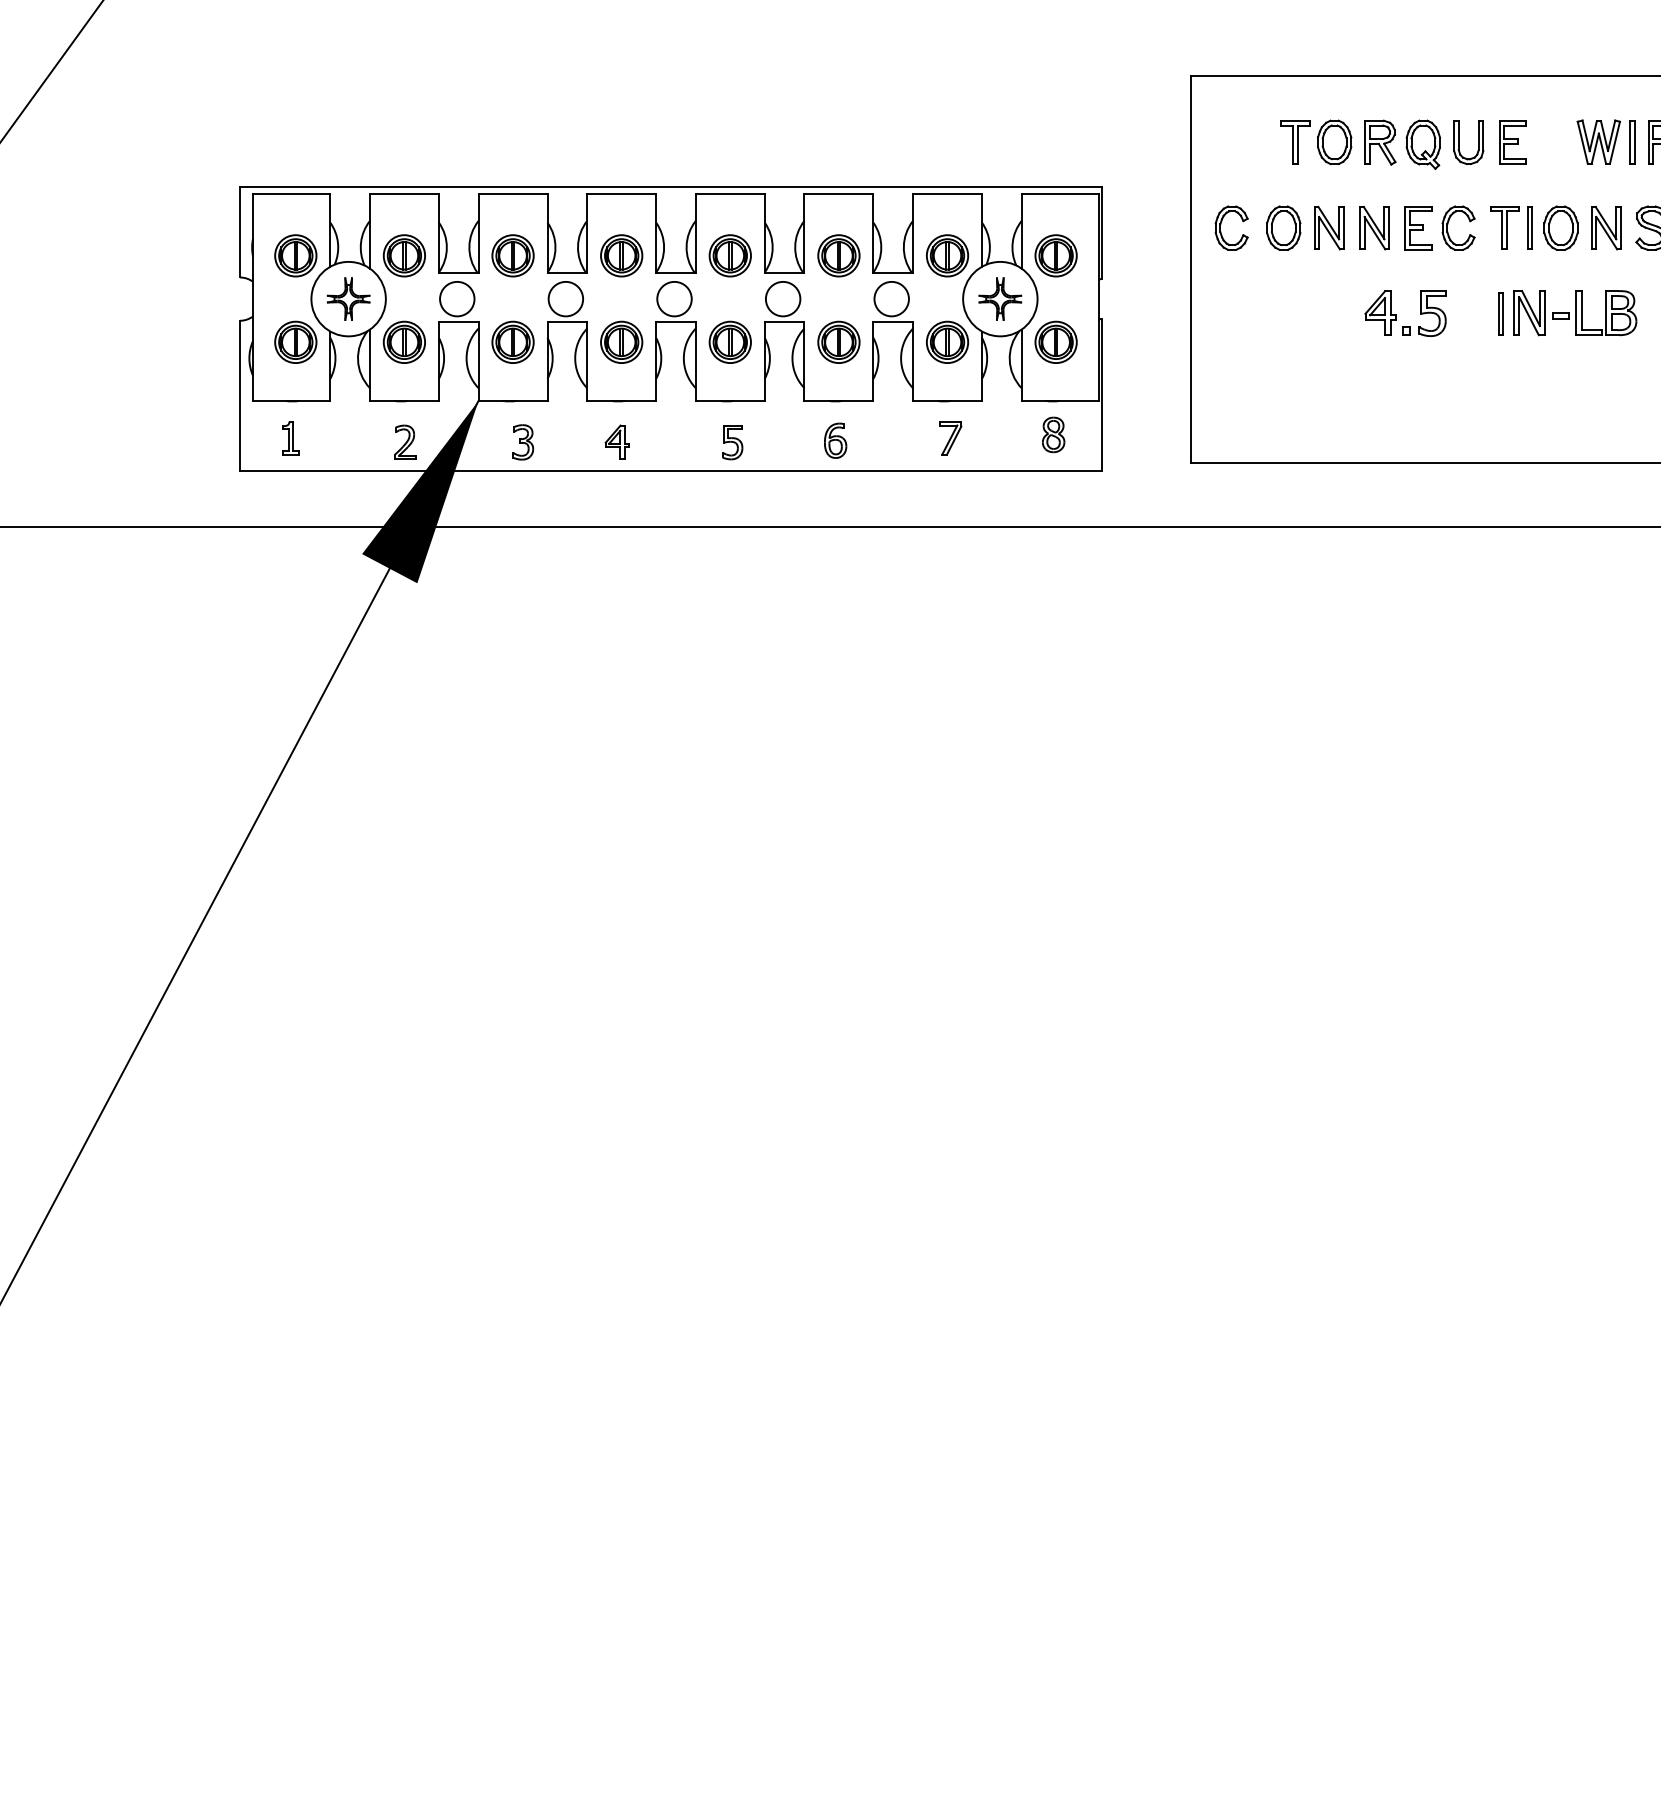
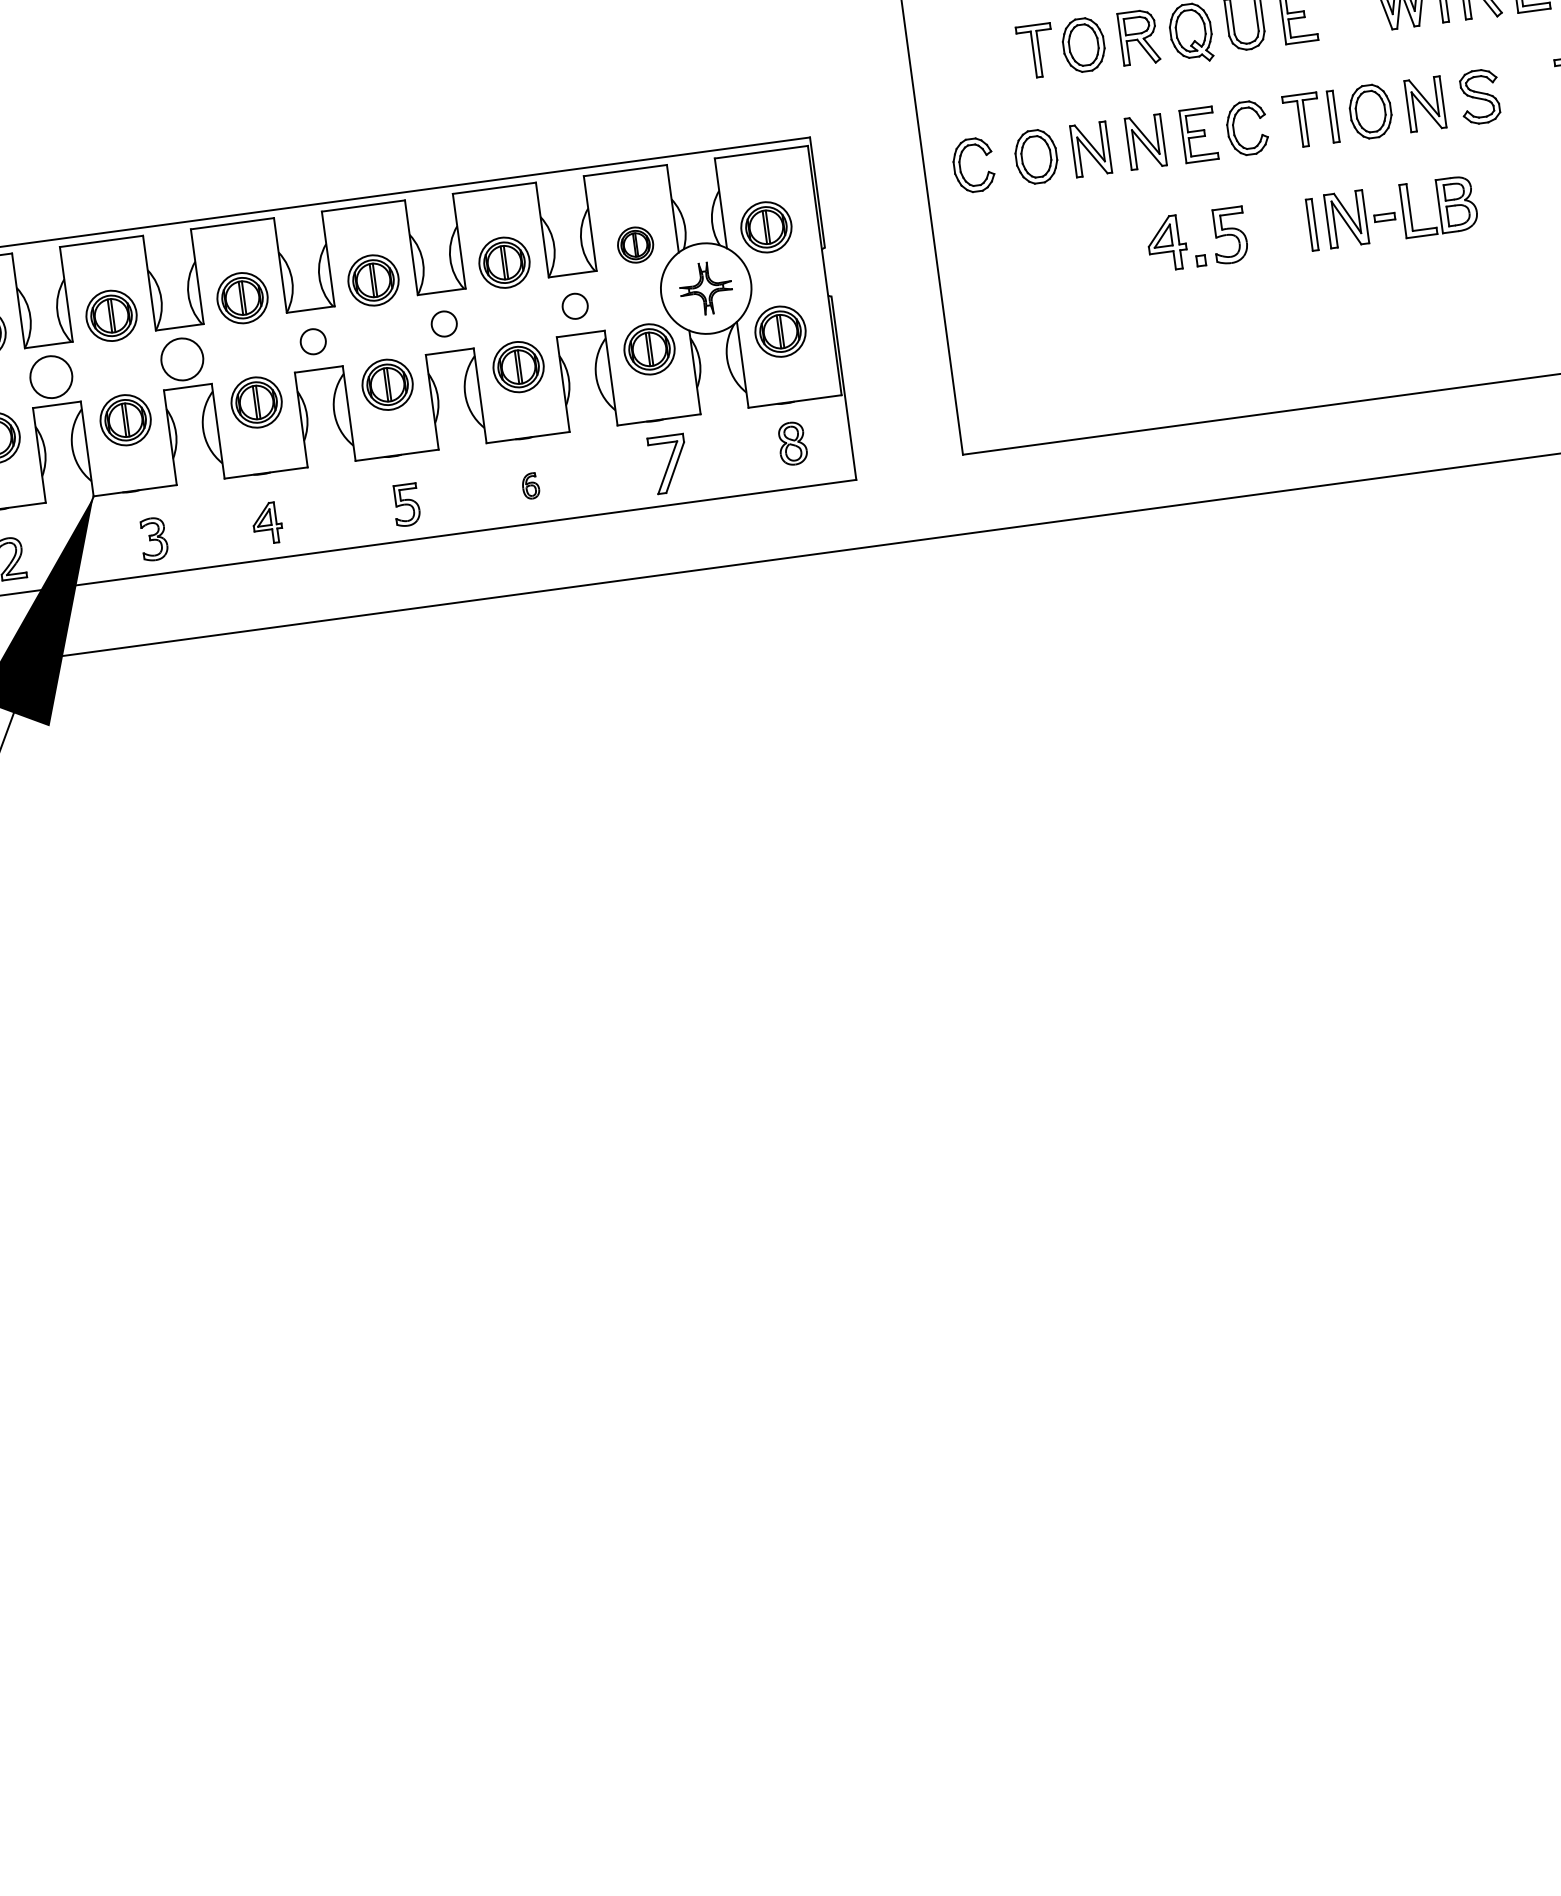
part: (947, 255) -> (635, 244), size x0.7
circle: (674, 298) -> (313, 340), size x0.6
circle: (782, 298) -> (443, 323), size x0.6
circle: (891, 298) -> (574, 305), size x0.6
part: (950, 438) -> (668, 464), size x1.4
part: (835, 440) -> (530, 485), size x0.6

